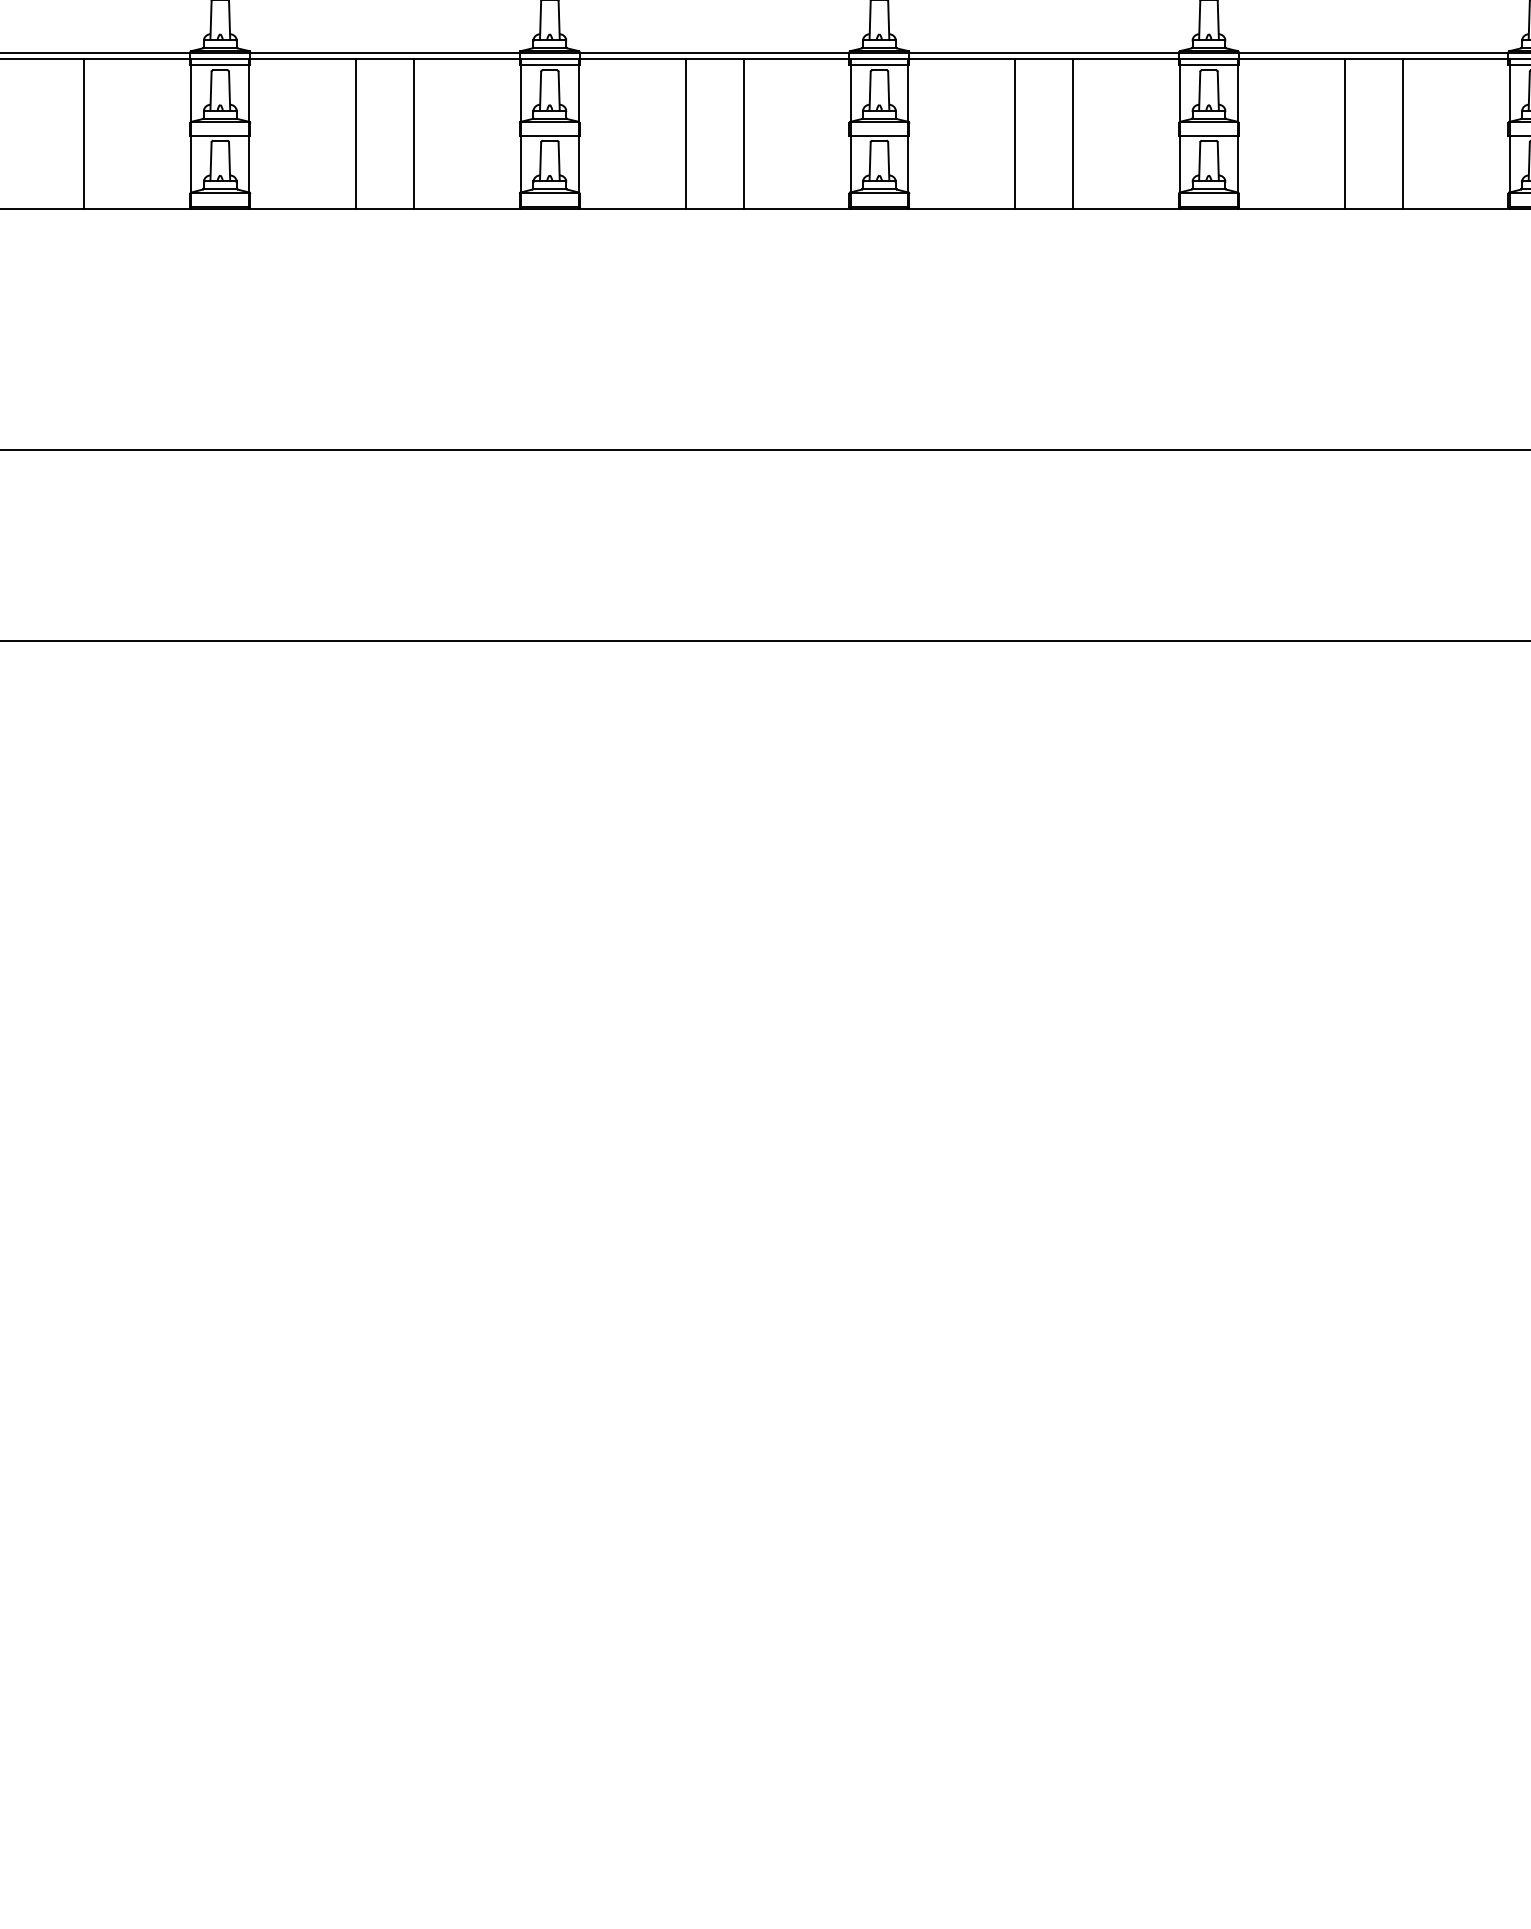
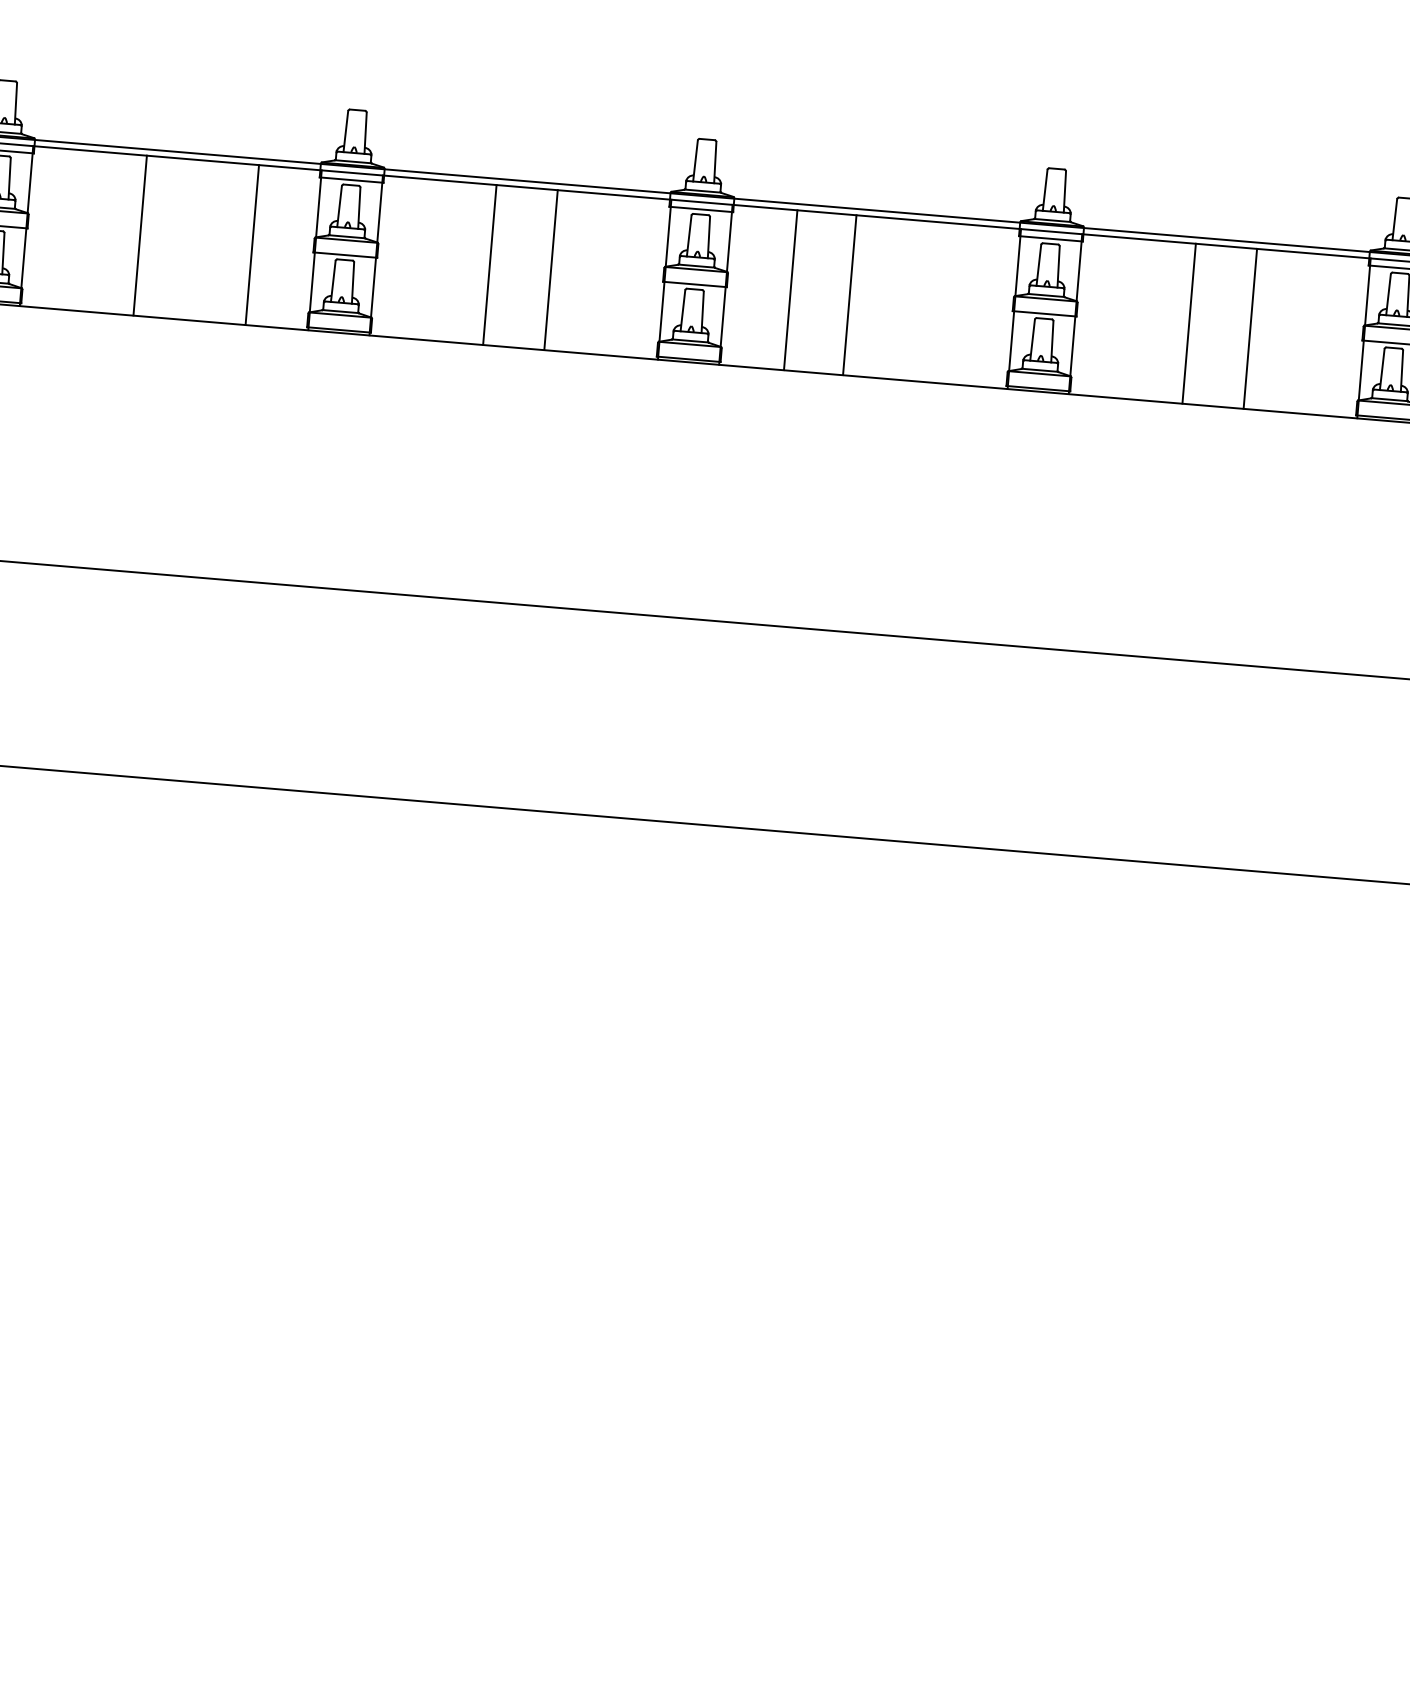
line: (413, 133) -> (251, 244), moved
line: (1015, 133) -> (790, 289), moved
line: (1073, 133) -> (850, 294), moved

